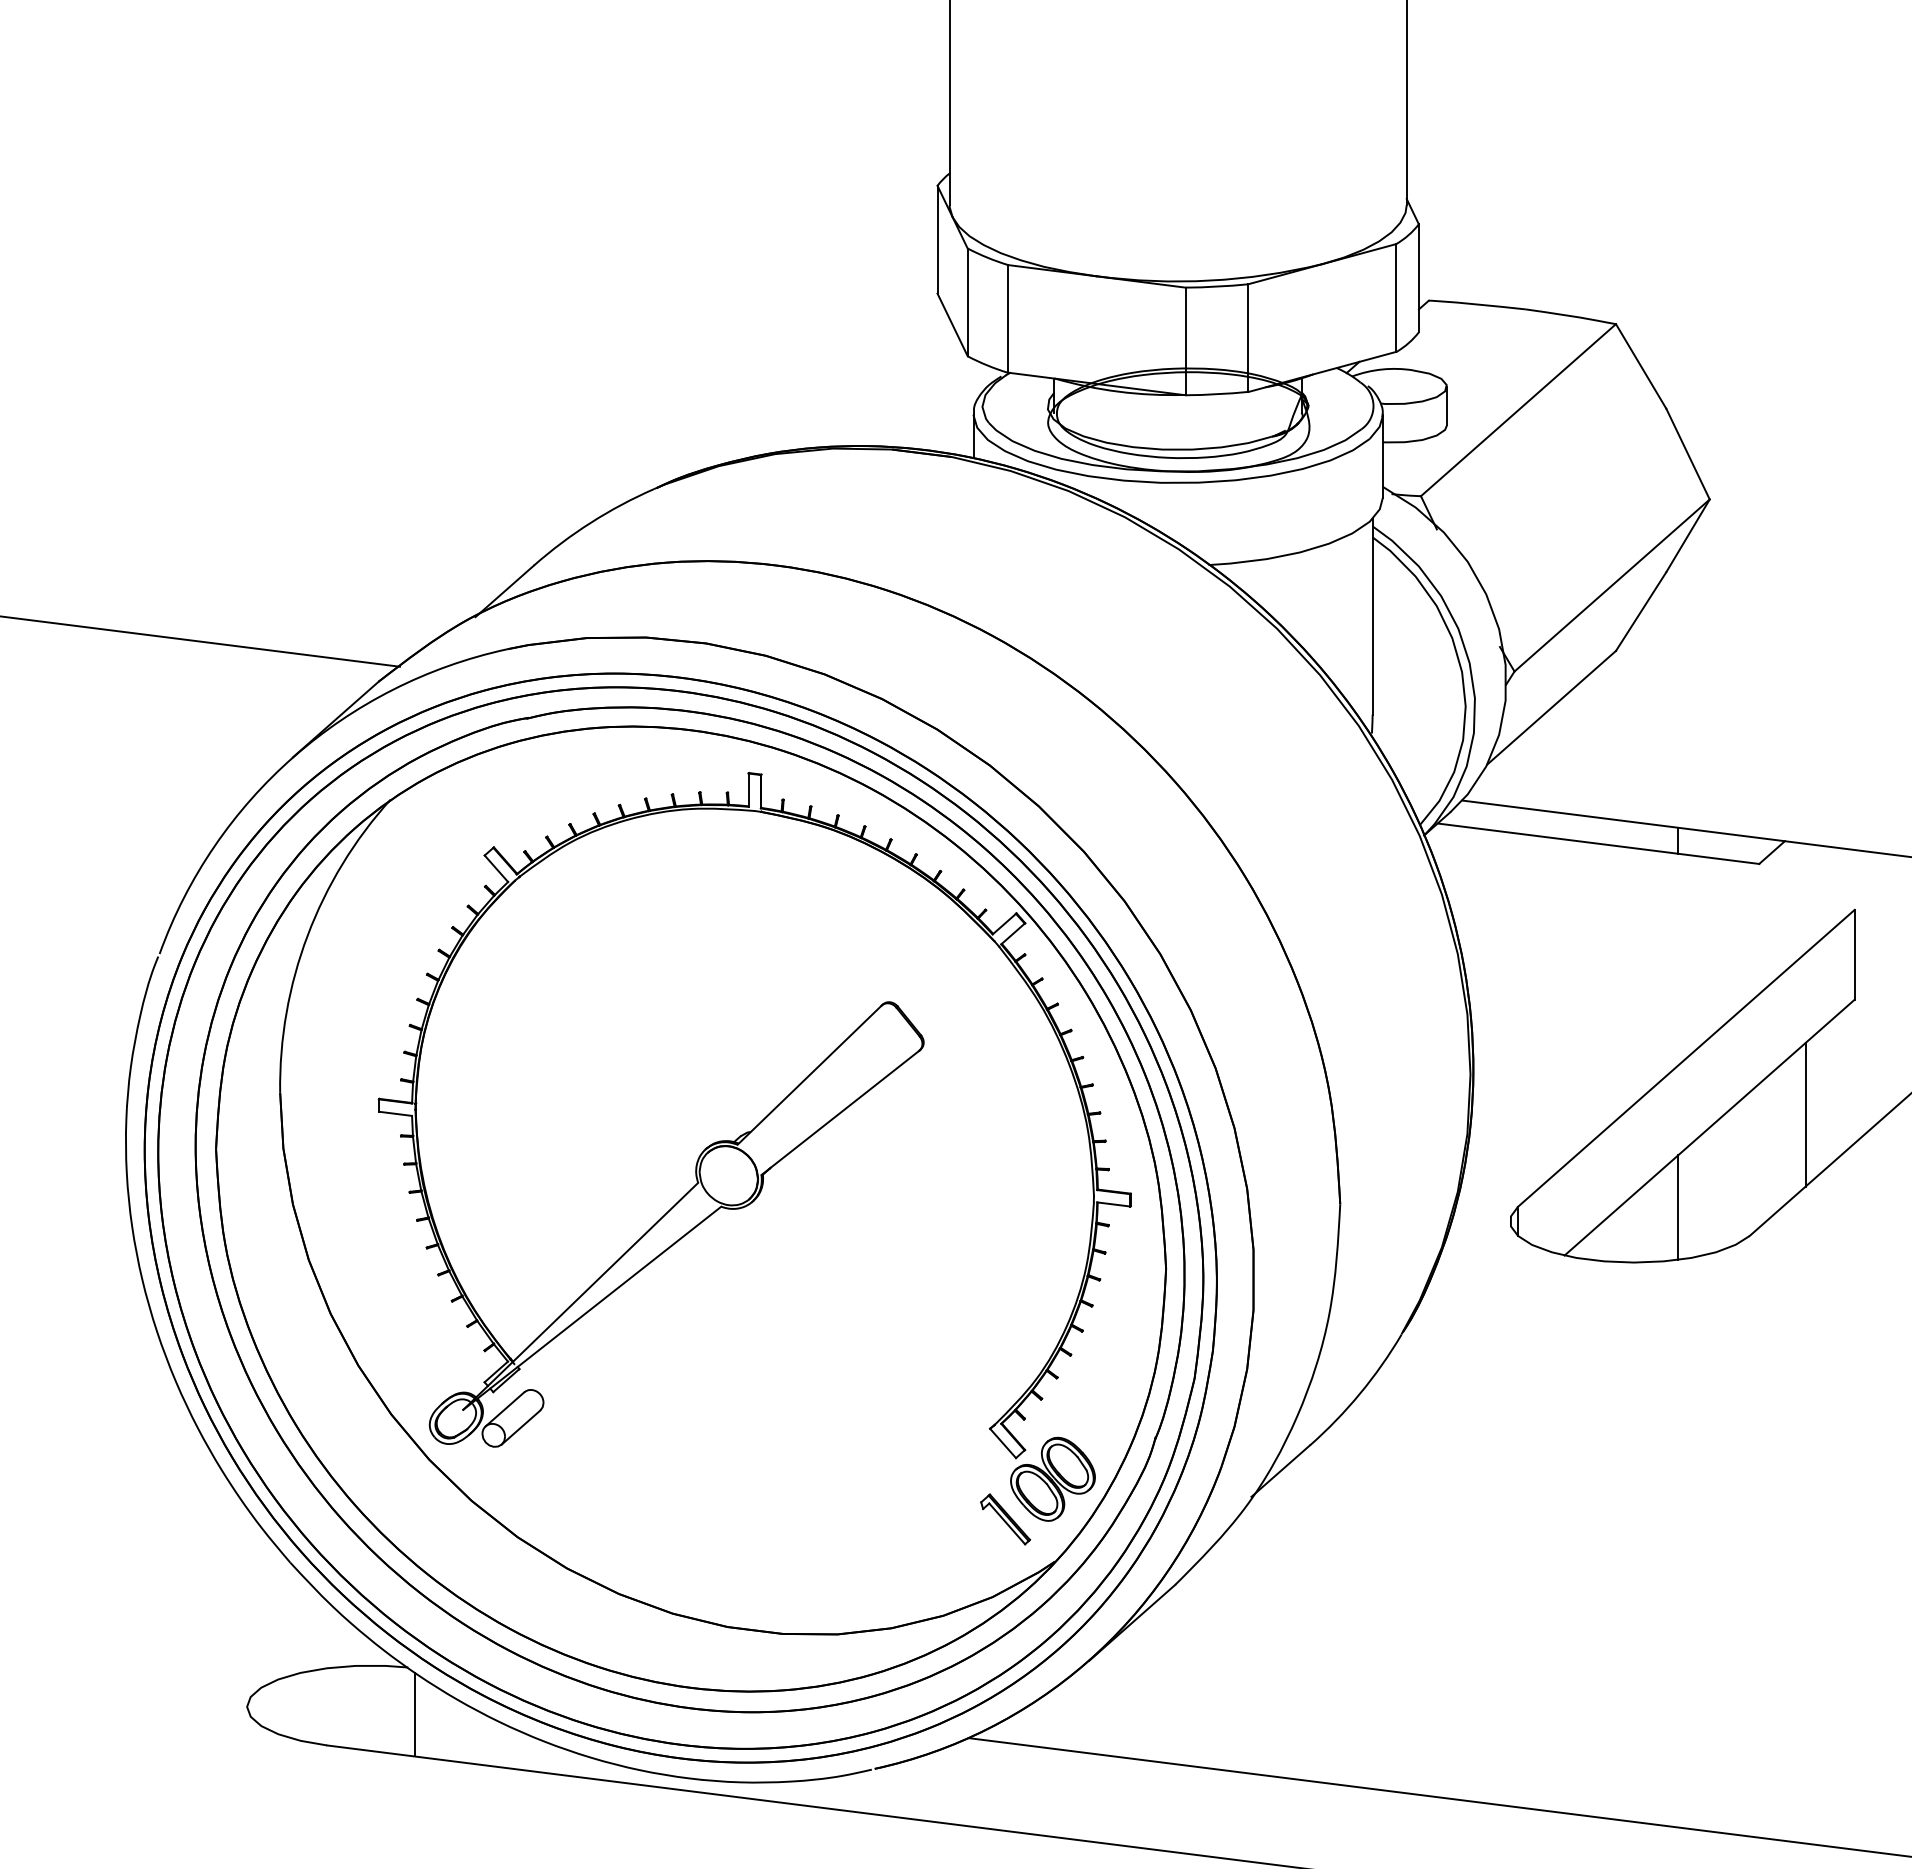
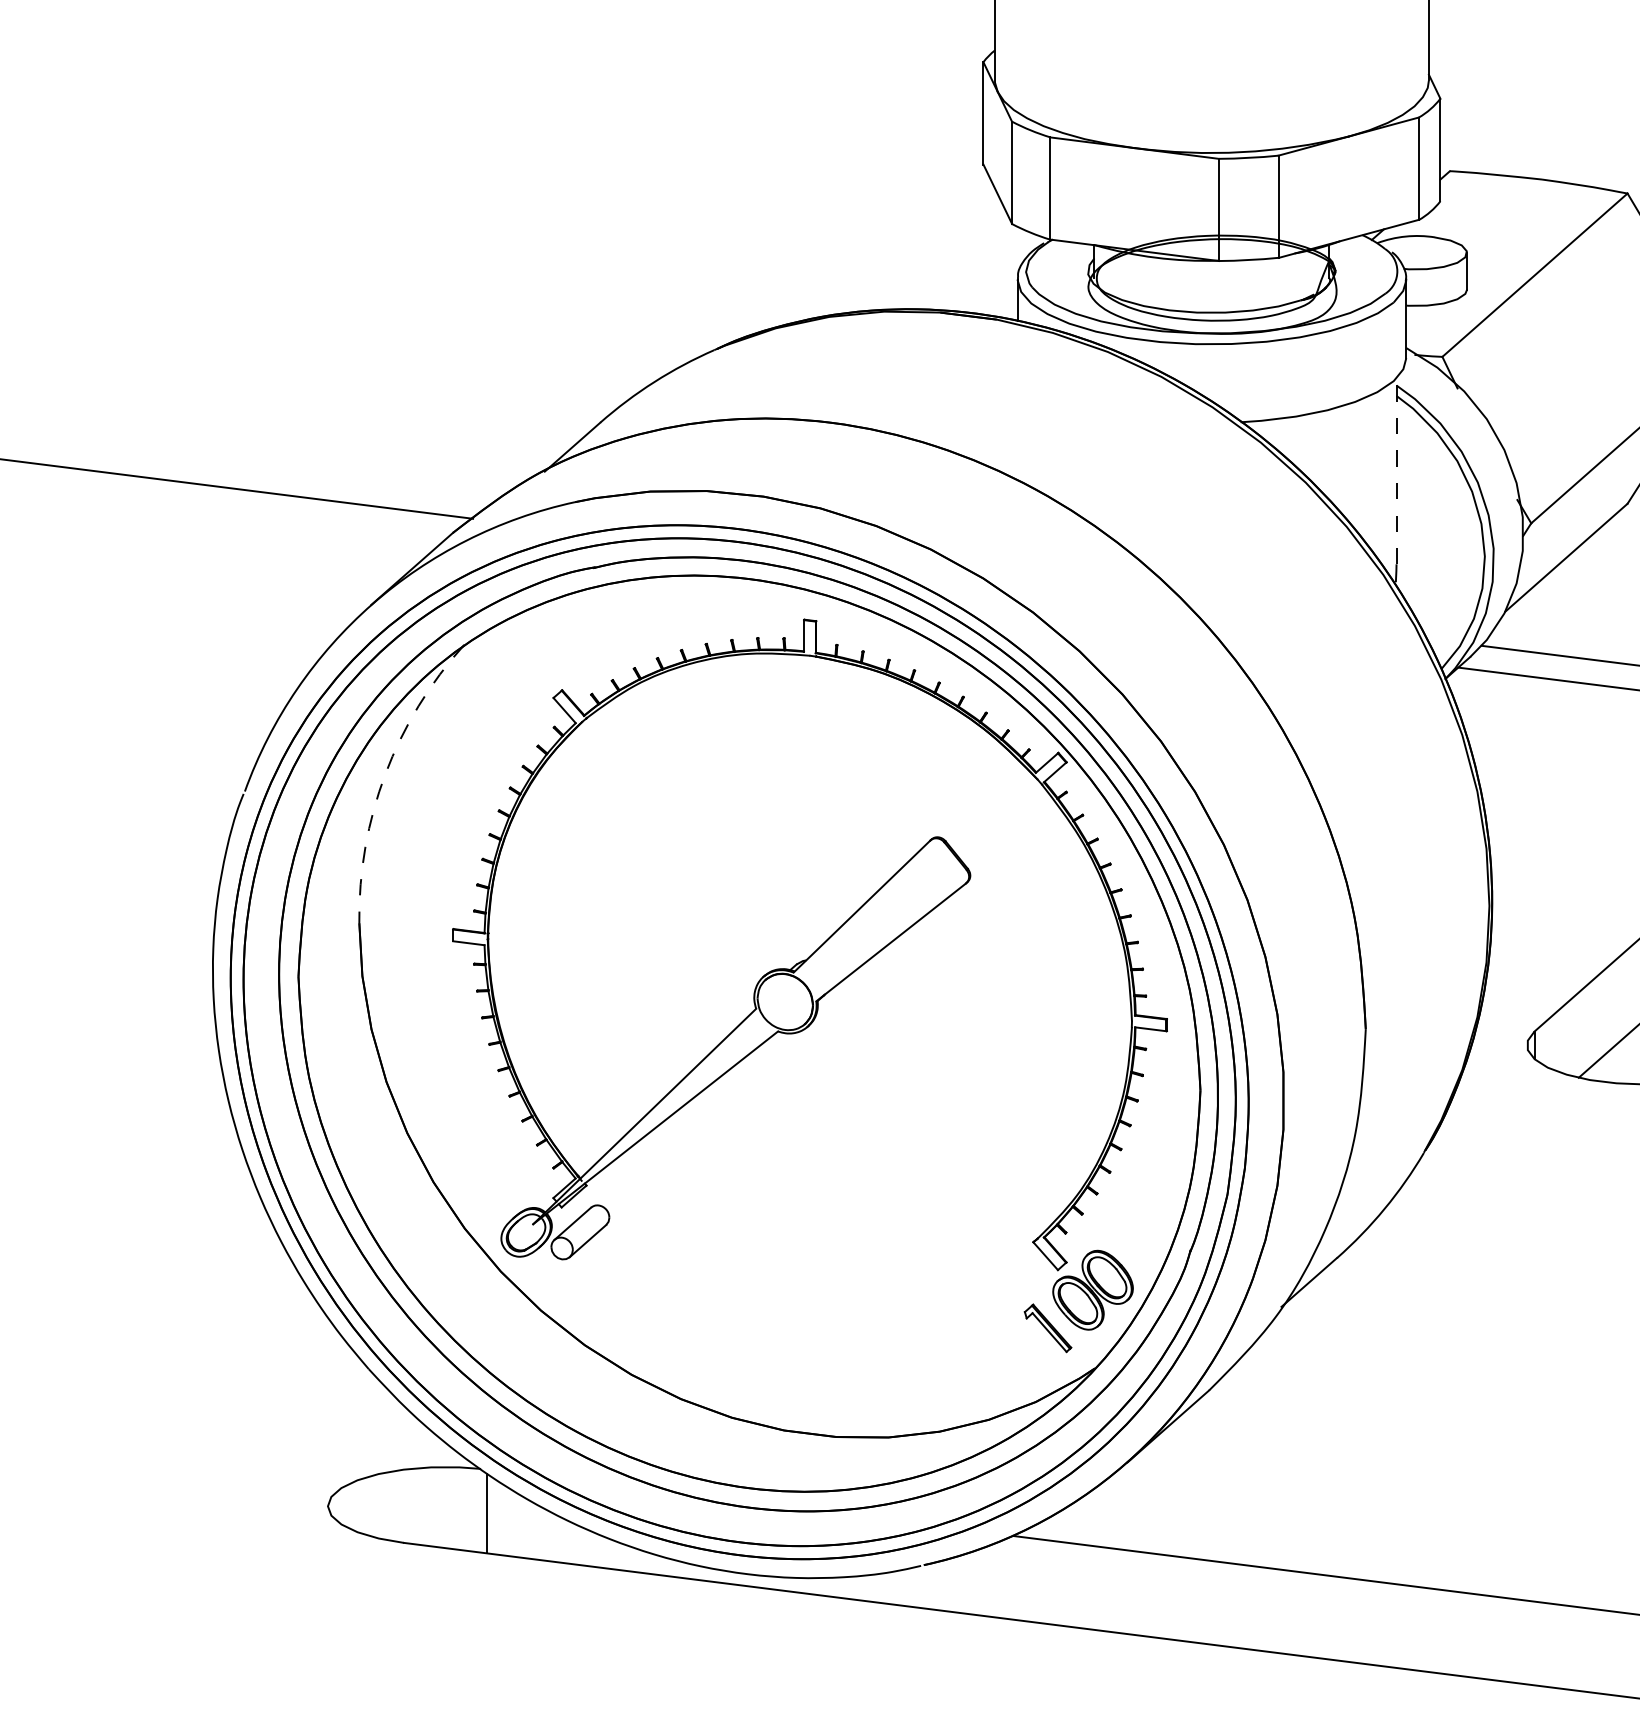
line: (1372, 616) -> (1396, 471), solid -> dashed
arc: (307, 935) -> (385, 773), solid -> dashed

